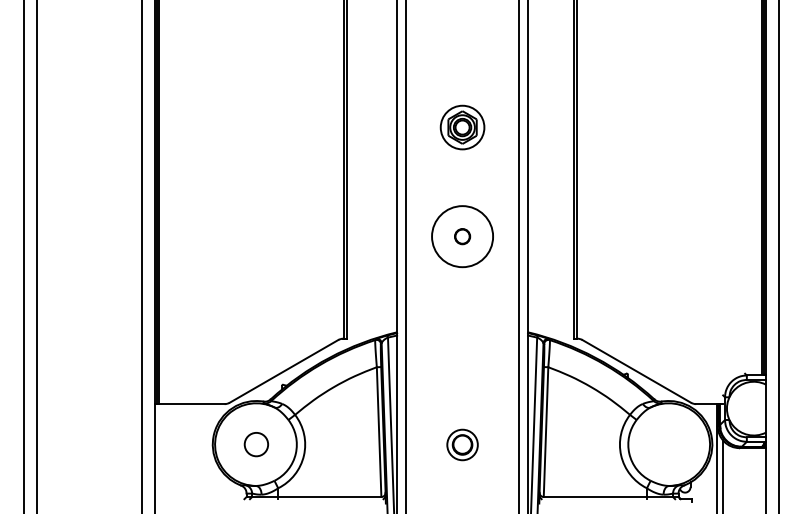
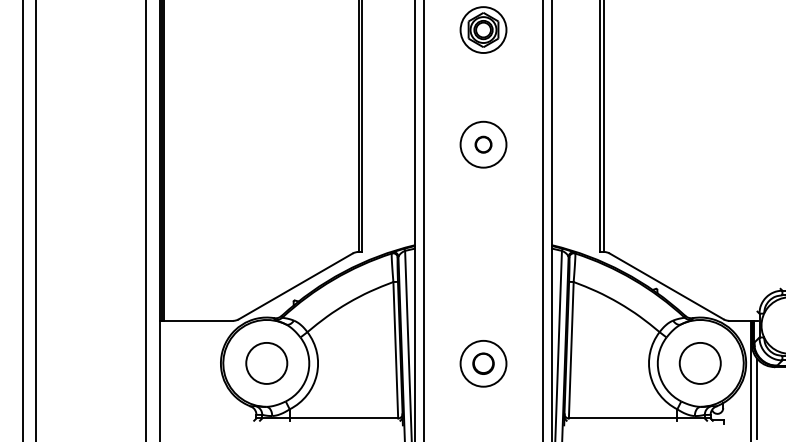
circle: (462, 236) -> (483, 144), size x0.71
circle: (256, 444) -> (266, 363), size x1.67
circle: (462, 444) -> (483, 363), size x1.43
circle: (668, 444) -> (700, 363), added

